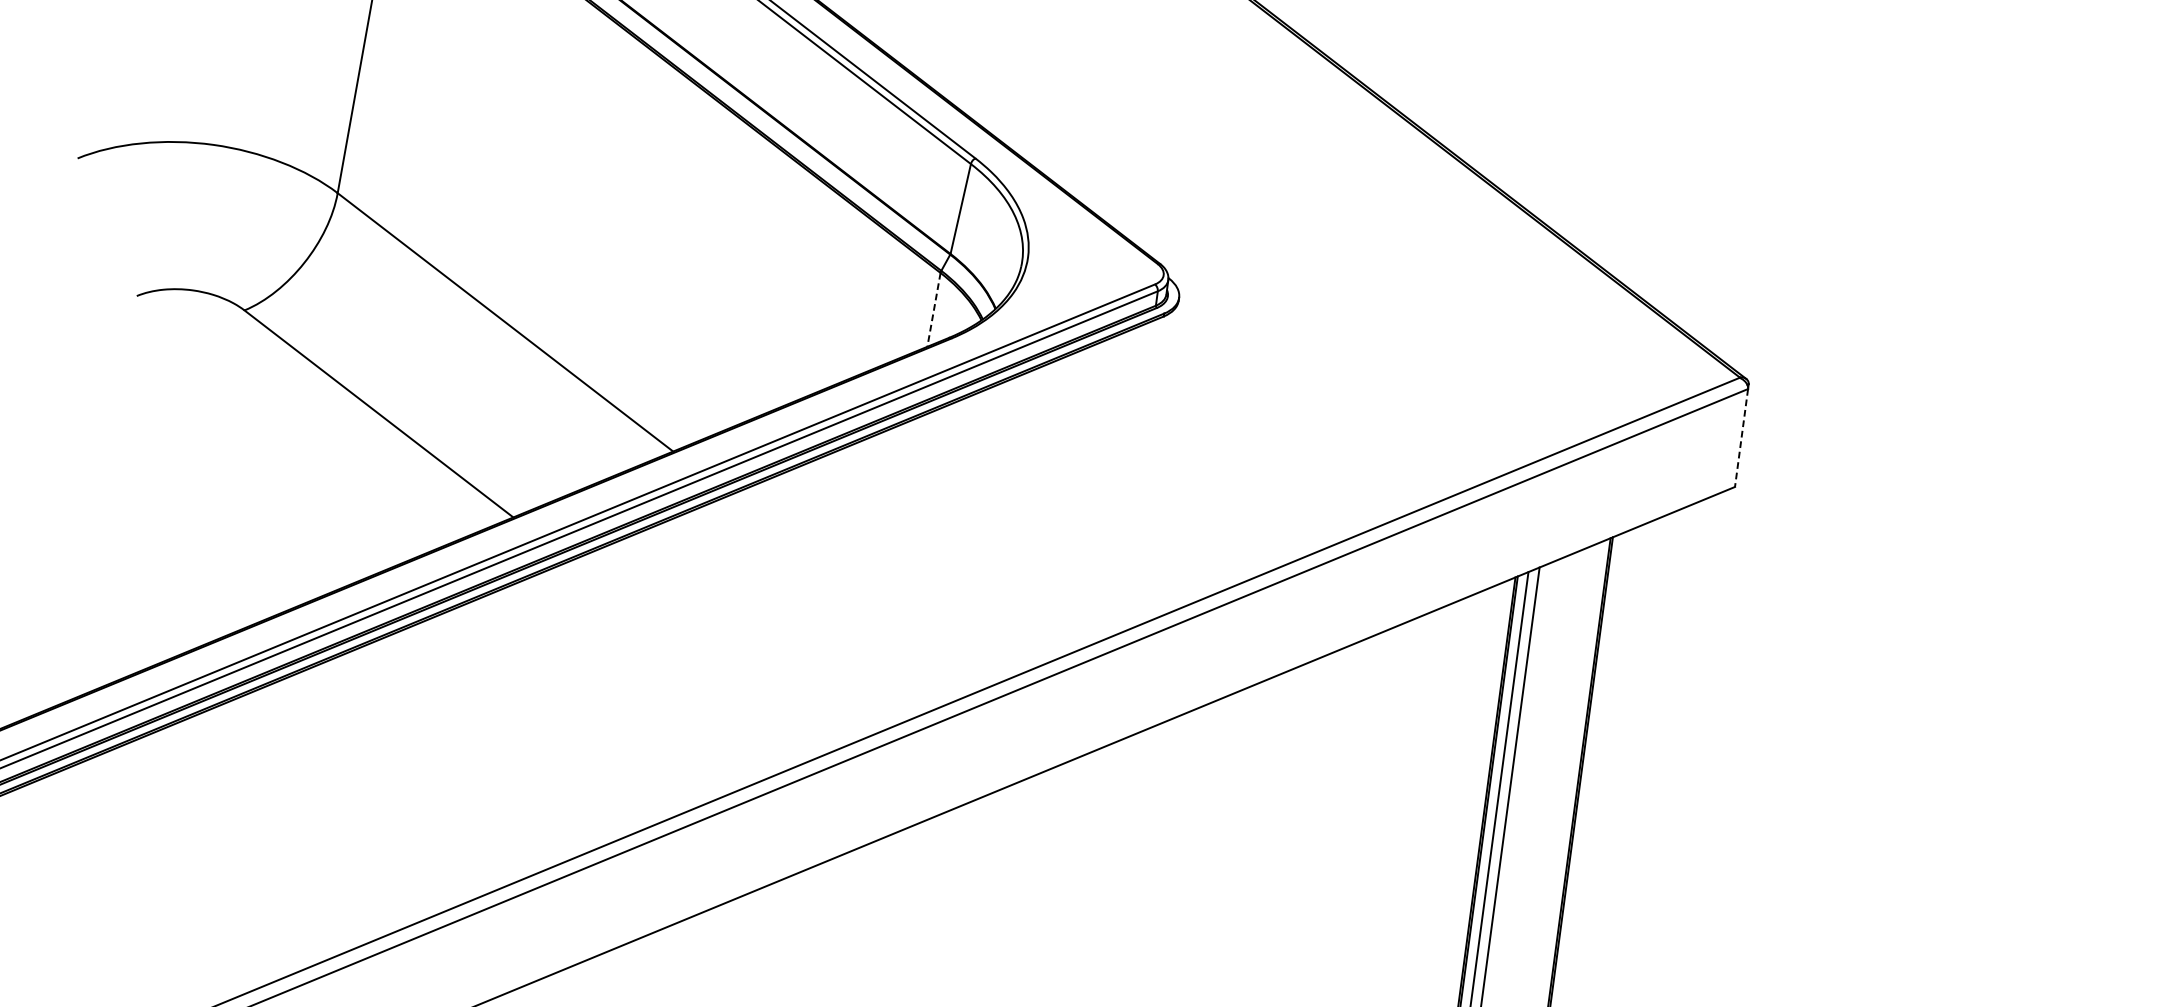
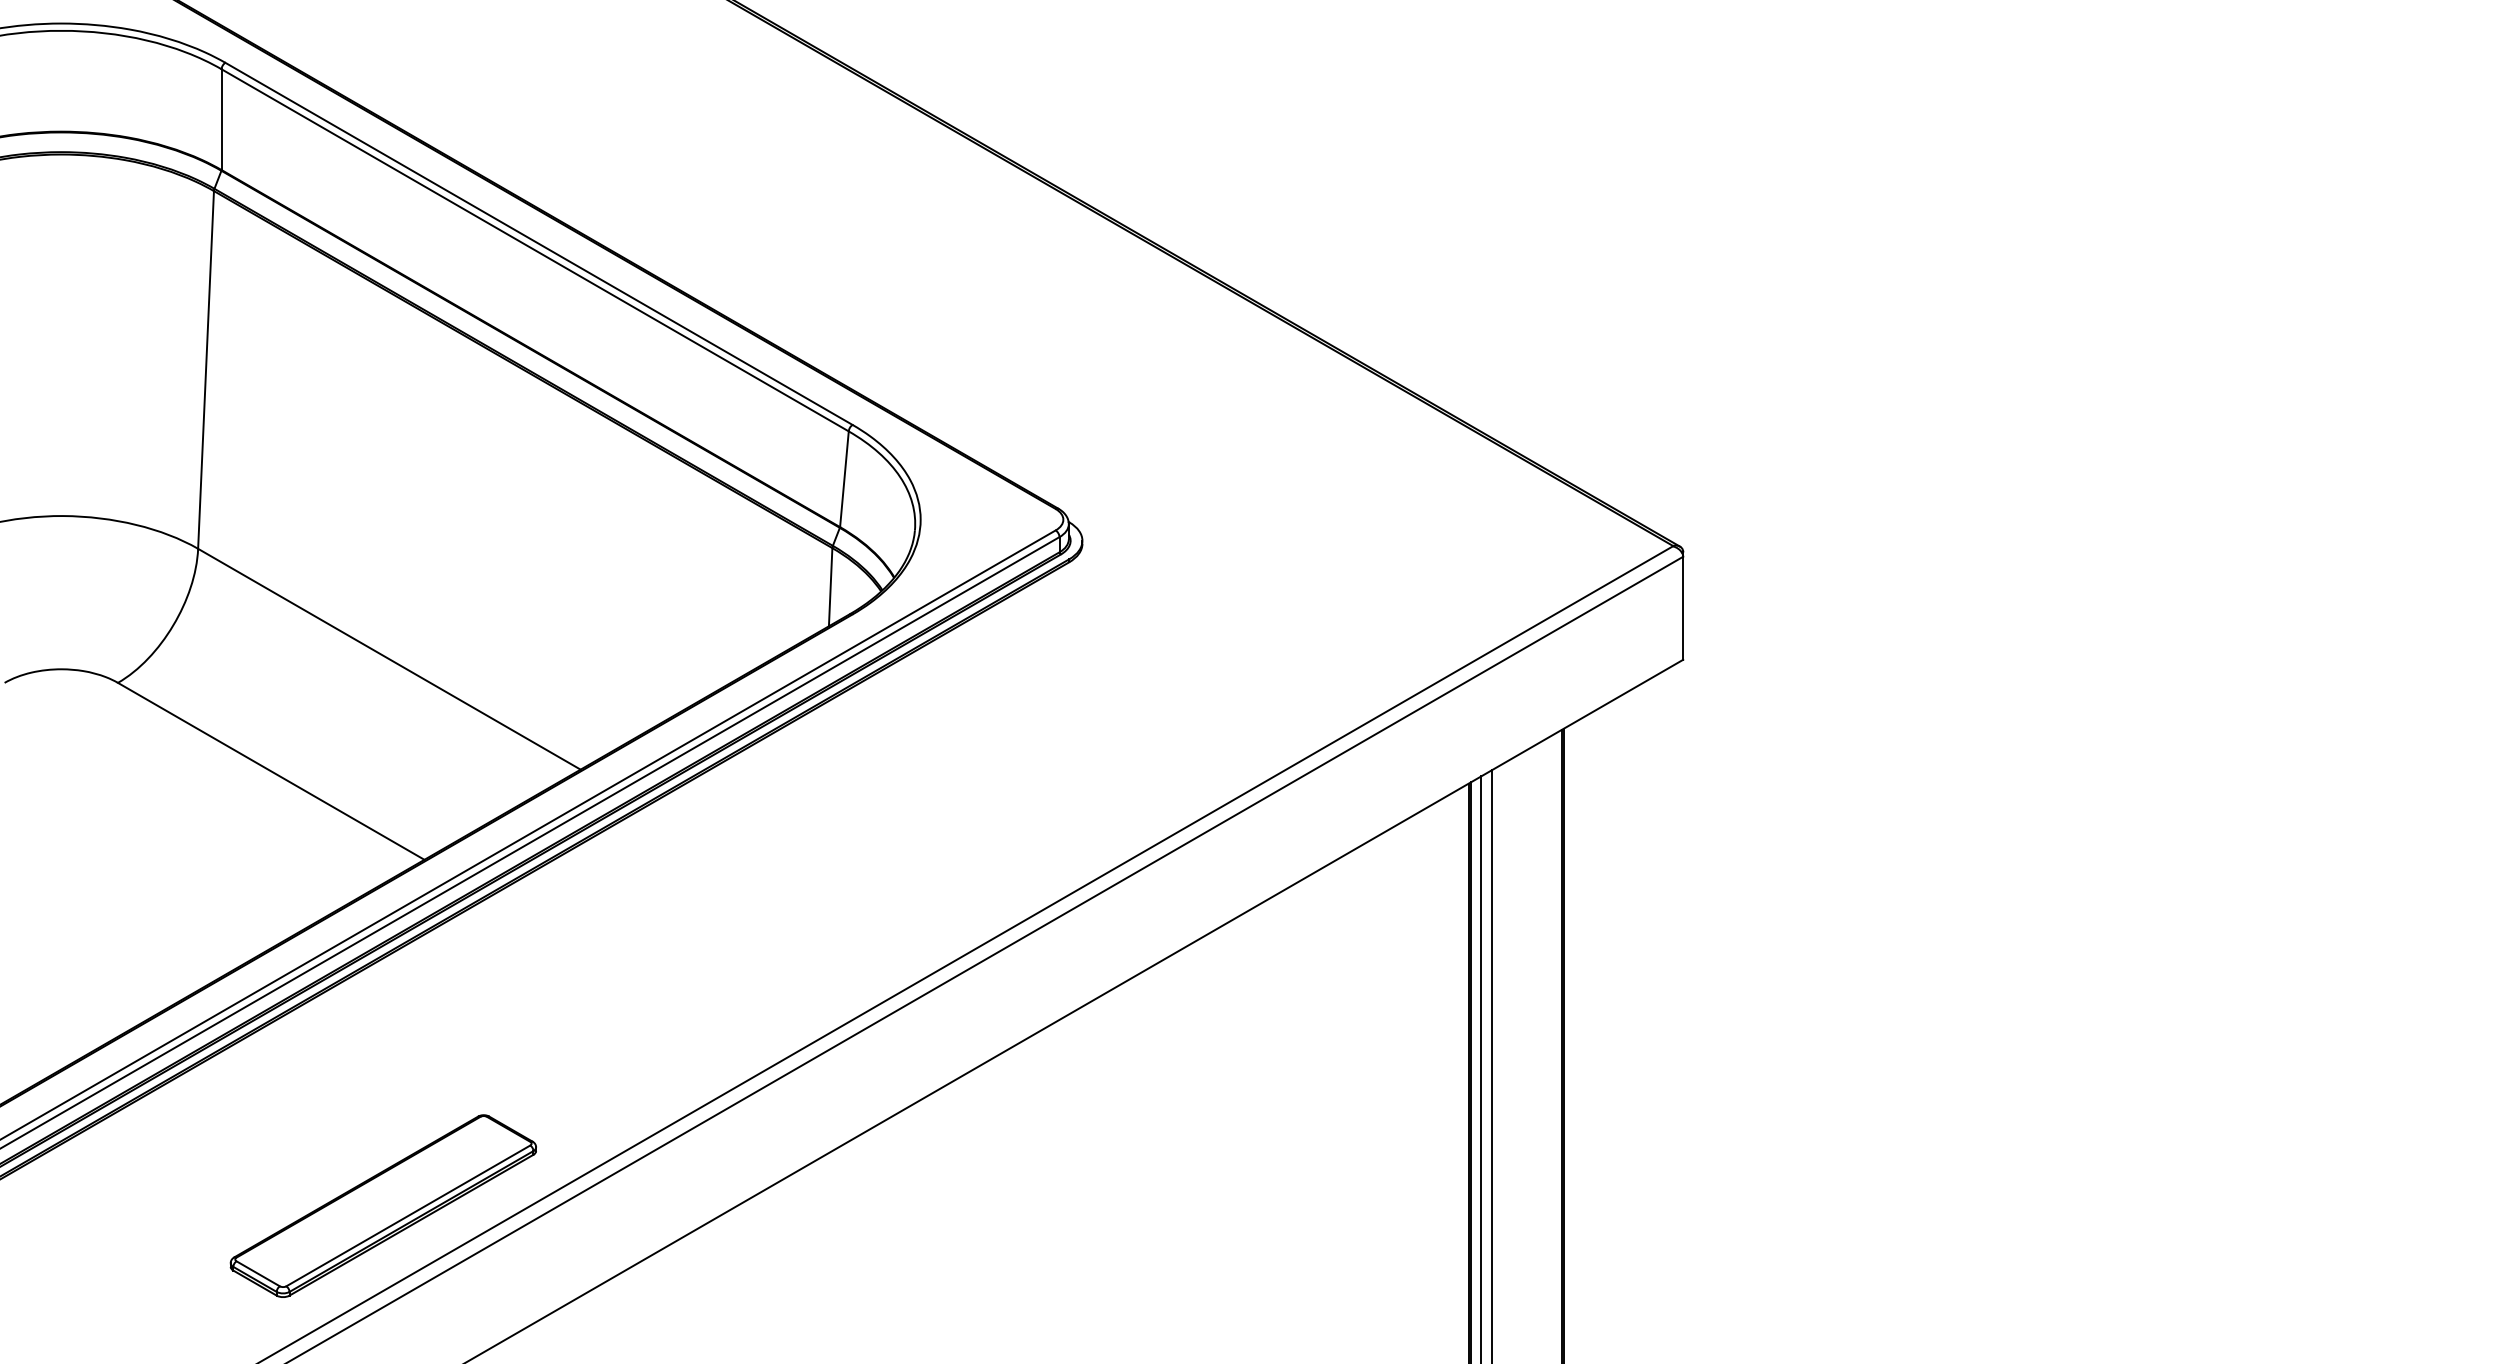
line: (933, 310) -> (830, 587), dashed -> solid
line: (1741, 438) -> (1683, 608), dashed -> solid
part: (429, 840) -> (382, 1205), added

